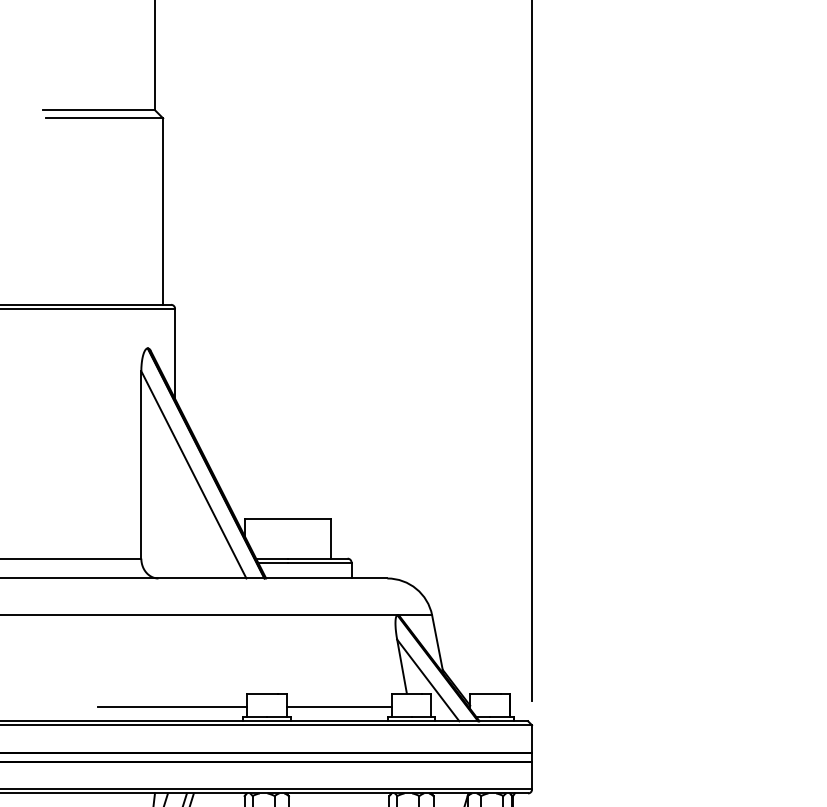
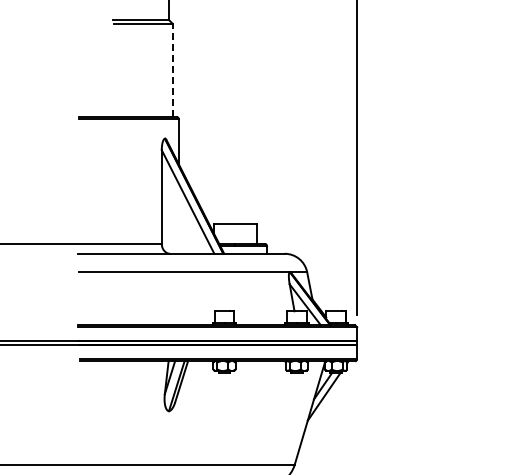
line: (162, 211) -> (172, 70), solid -> dashed
line: (170, 705) -> (176, 317), removed
line: (338, 705) -> (260, 317), removed

